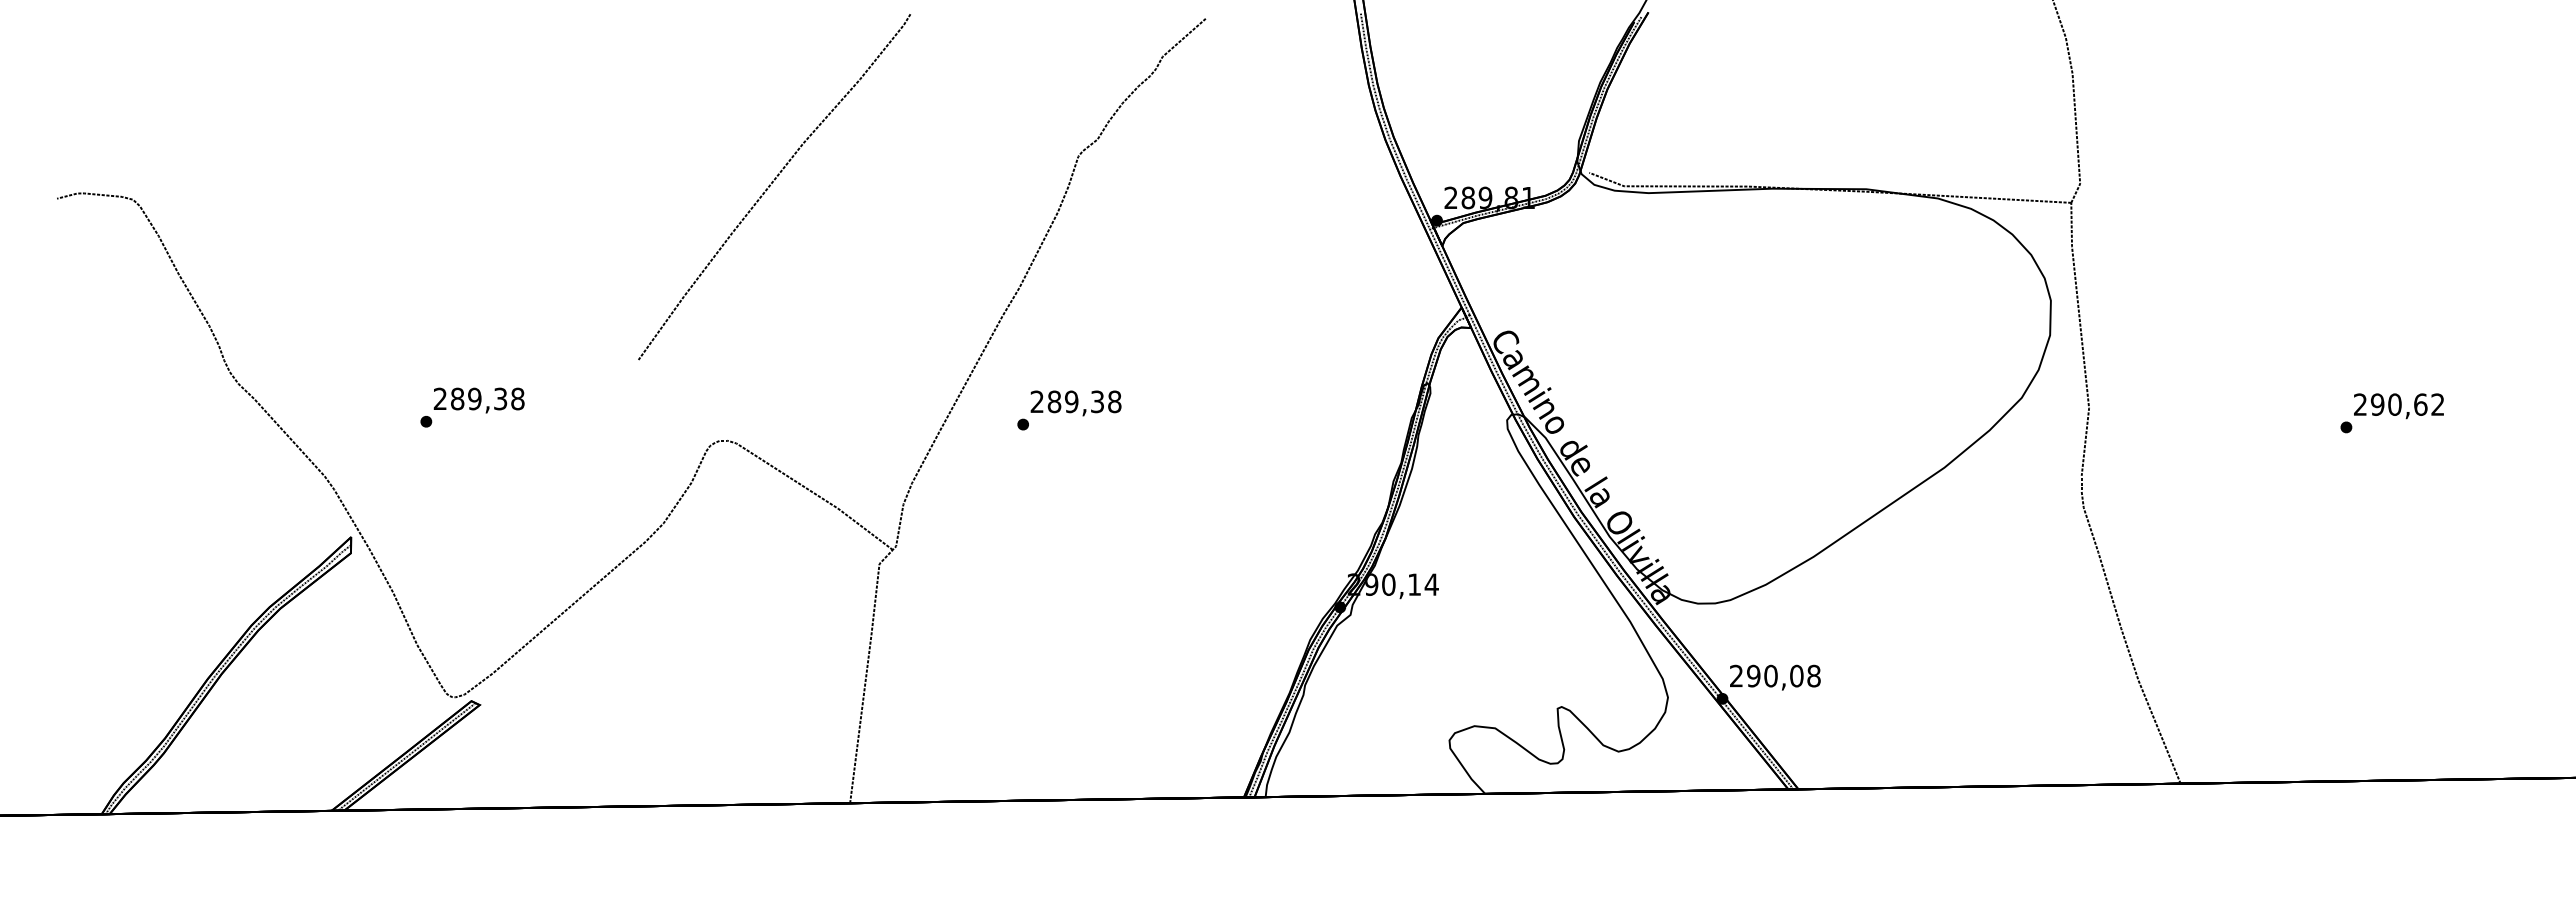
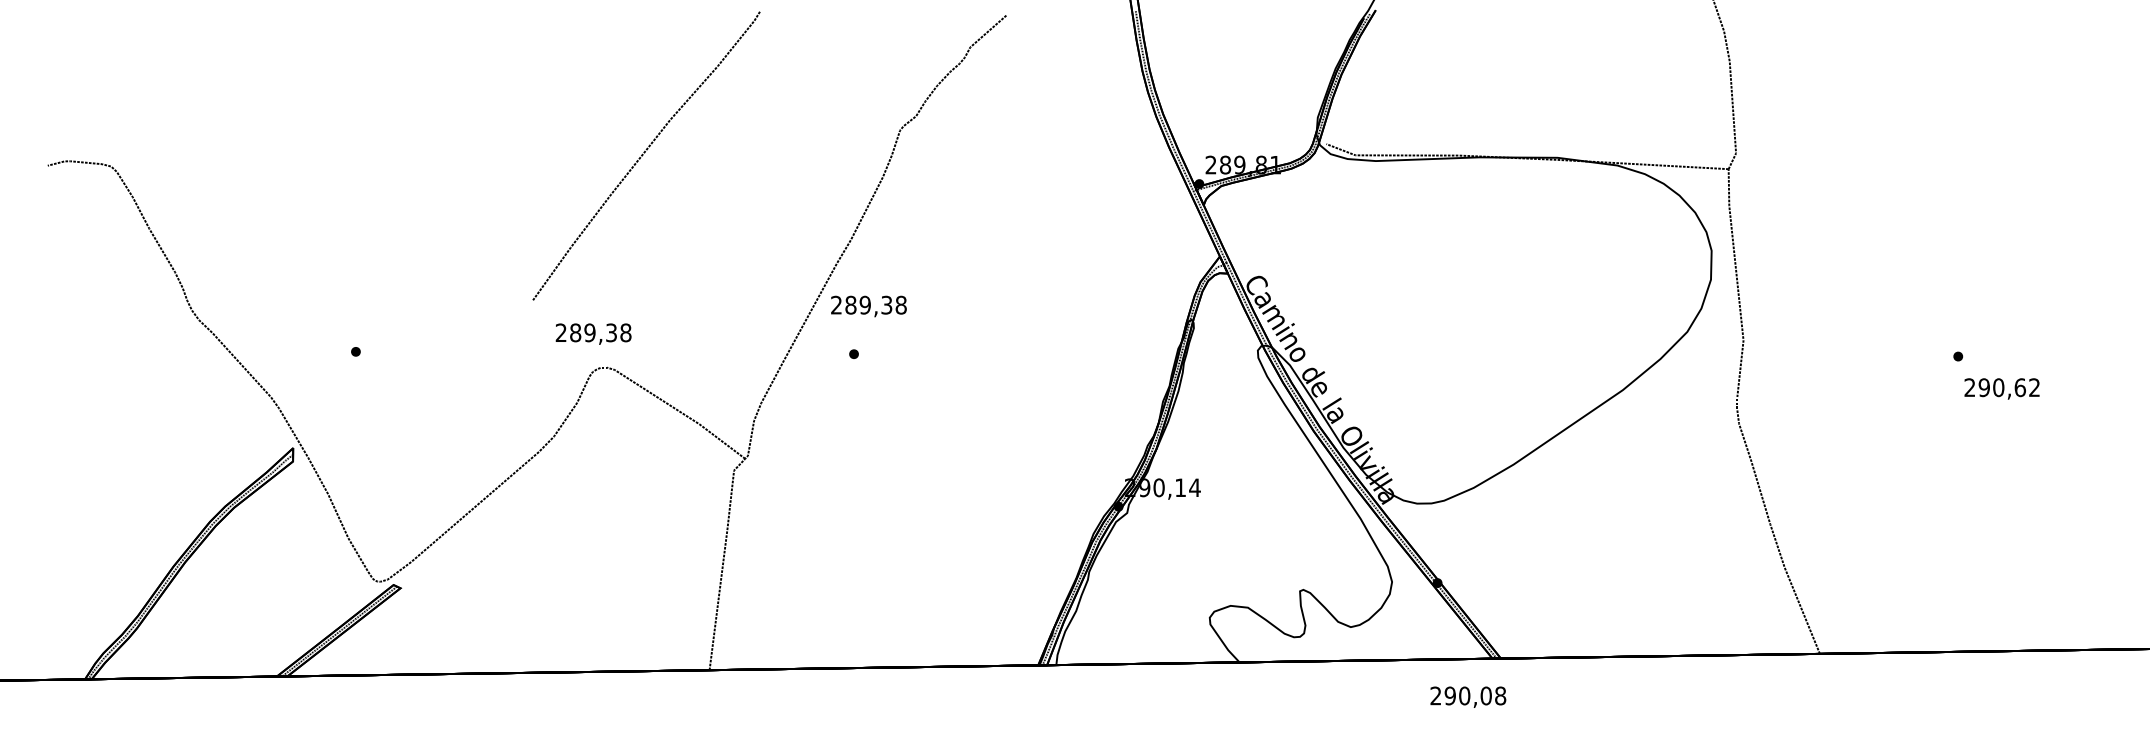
text: (478, 400) -> (593, 334), moved
text: (1075, 403) -> (868, 306), moved
text: (2398, 406) -> (2001, 389), moved
text: (1775, 677) -> (1468, 697), moved

